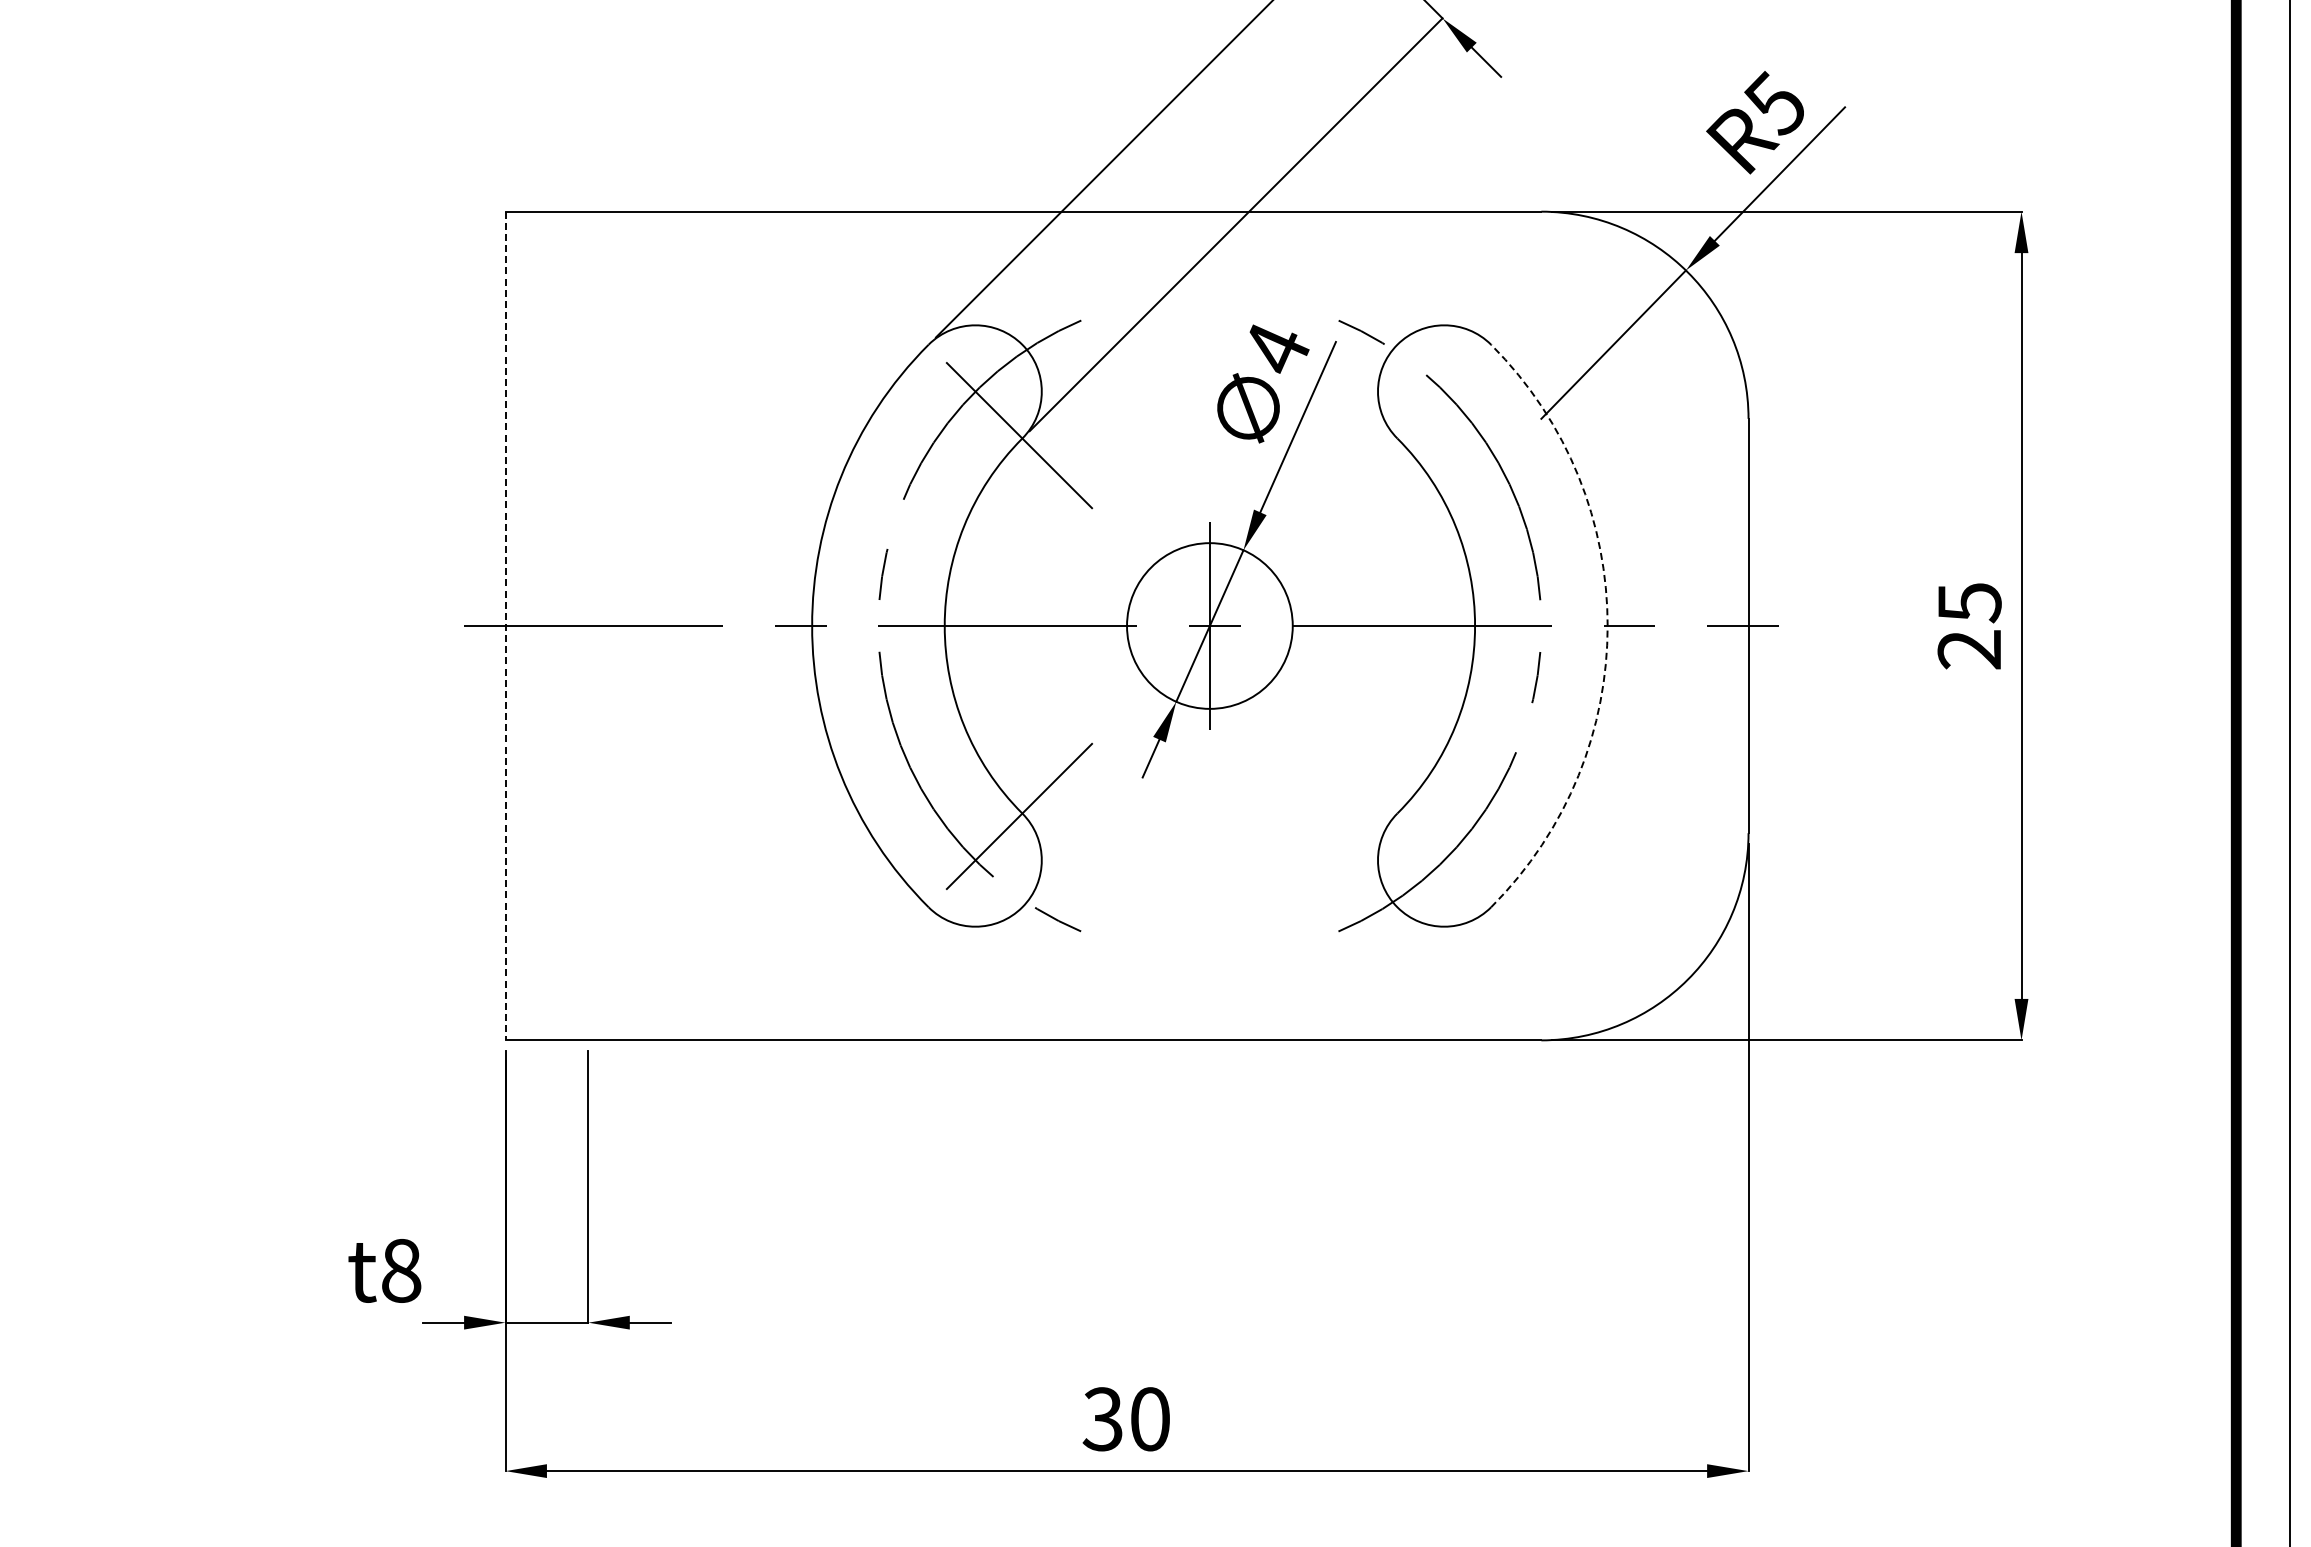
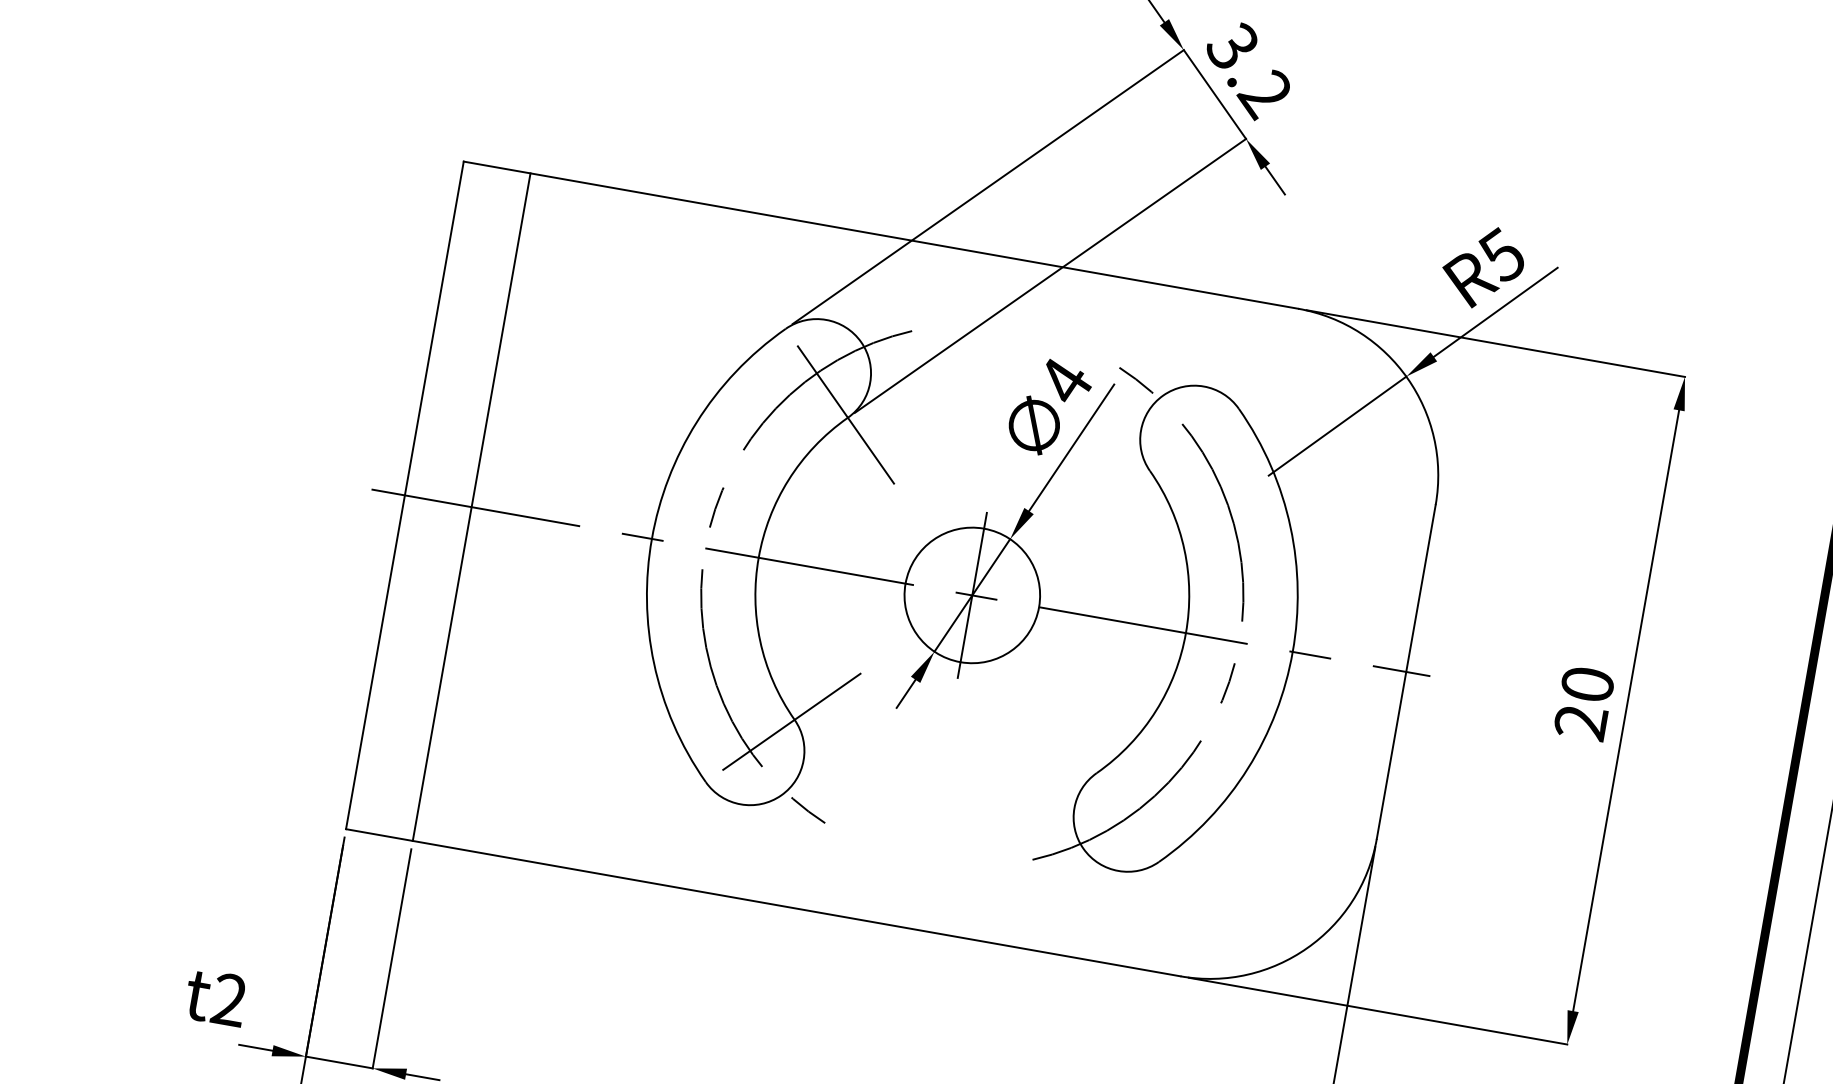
text: (1969, 603) -> (1587, 685), 25 -> 20
line: (588, 625) -> (471, 506), added
line: (505, 626) -> (404, 495), dashed -> solid
arc: (1607, 626) -> (1292, 652), dashed -> solid
text: (401, 1270) -> (229, 999), t8 -> t2

